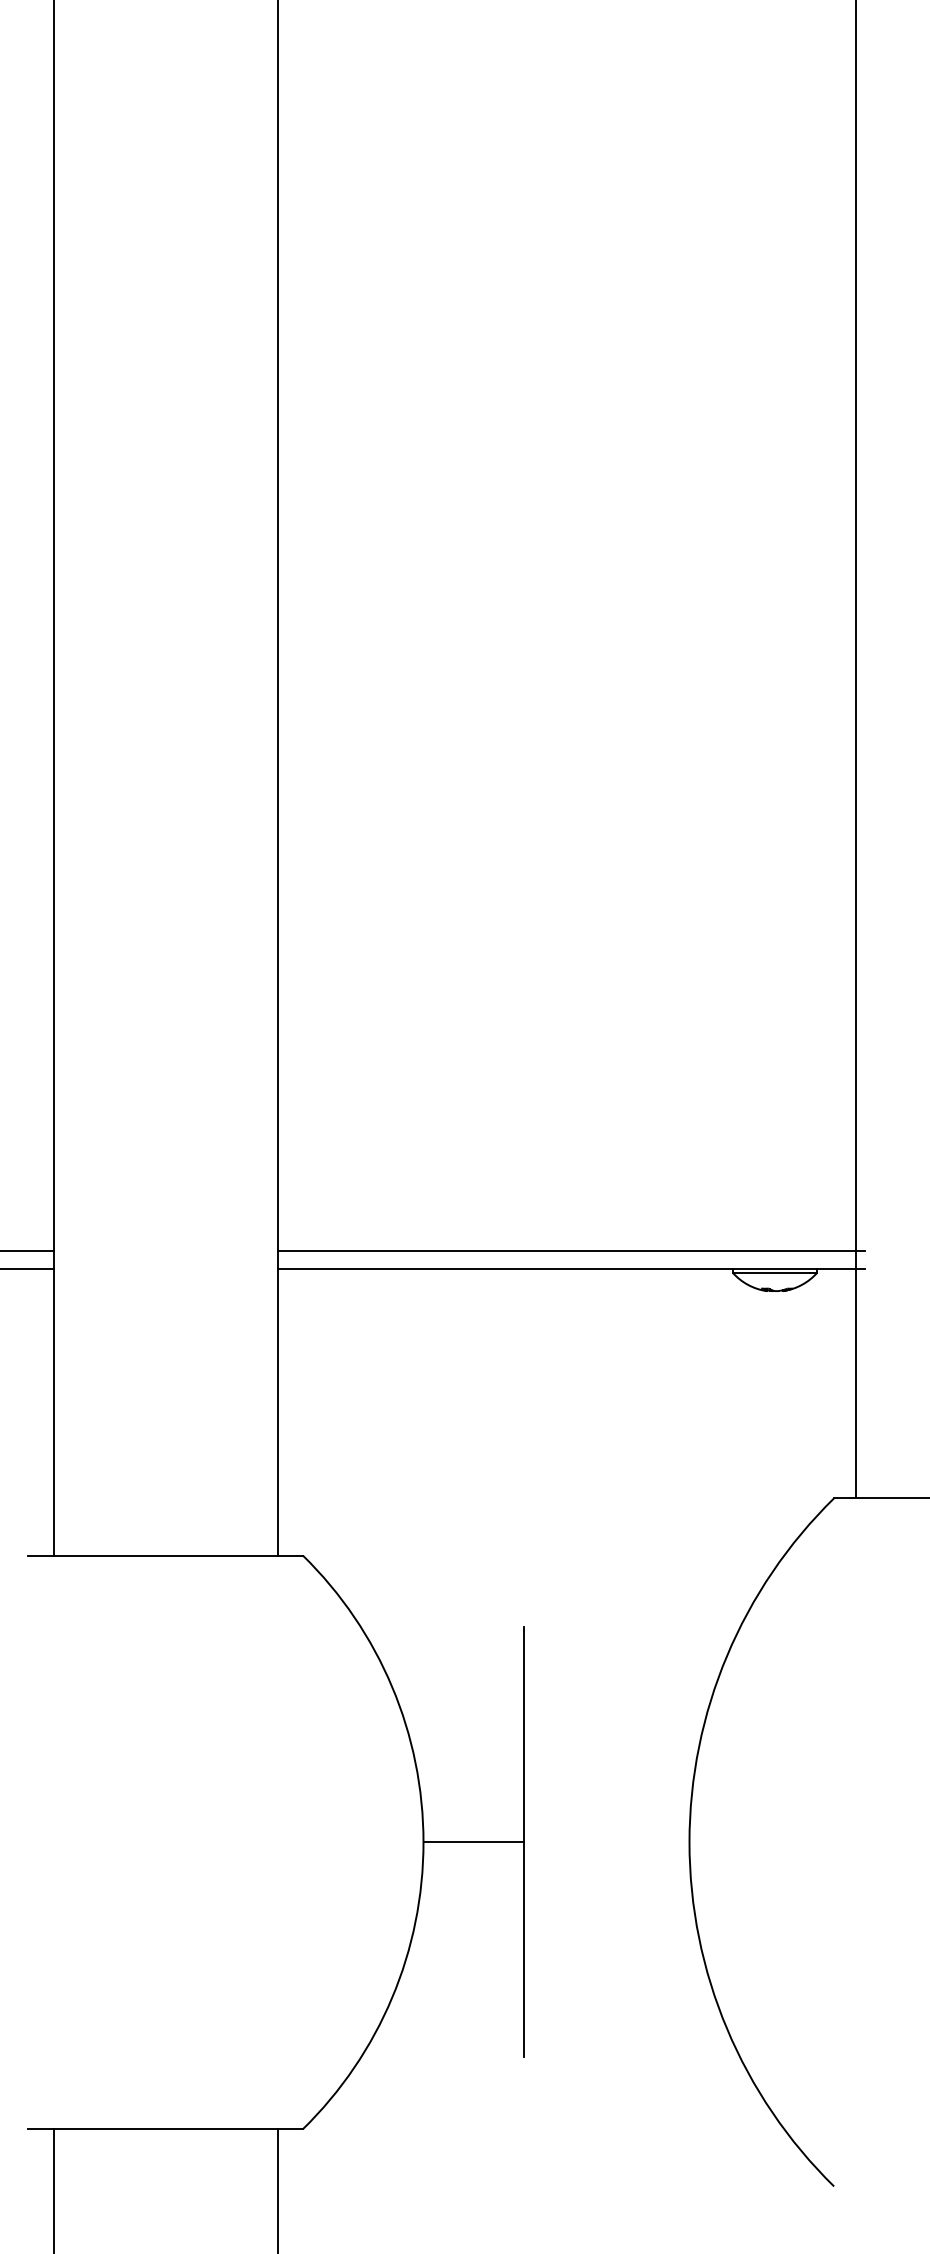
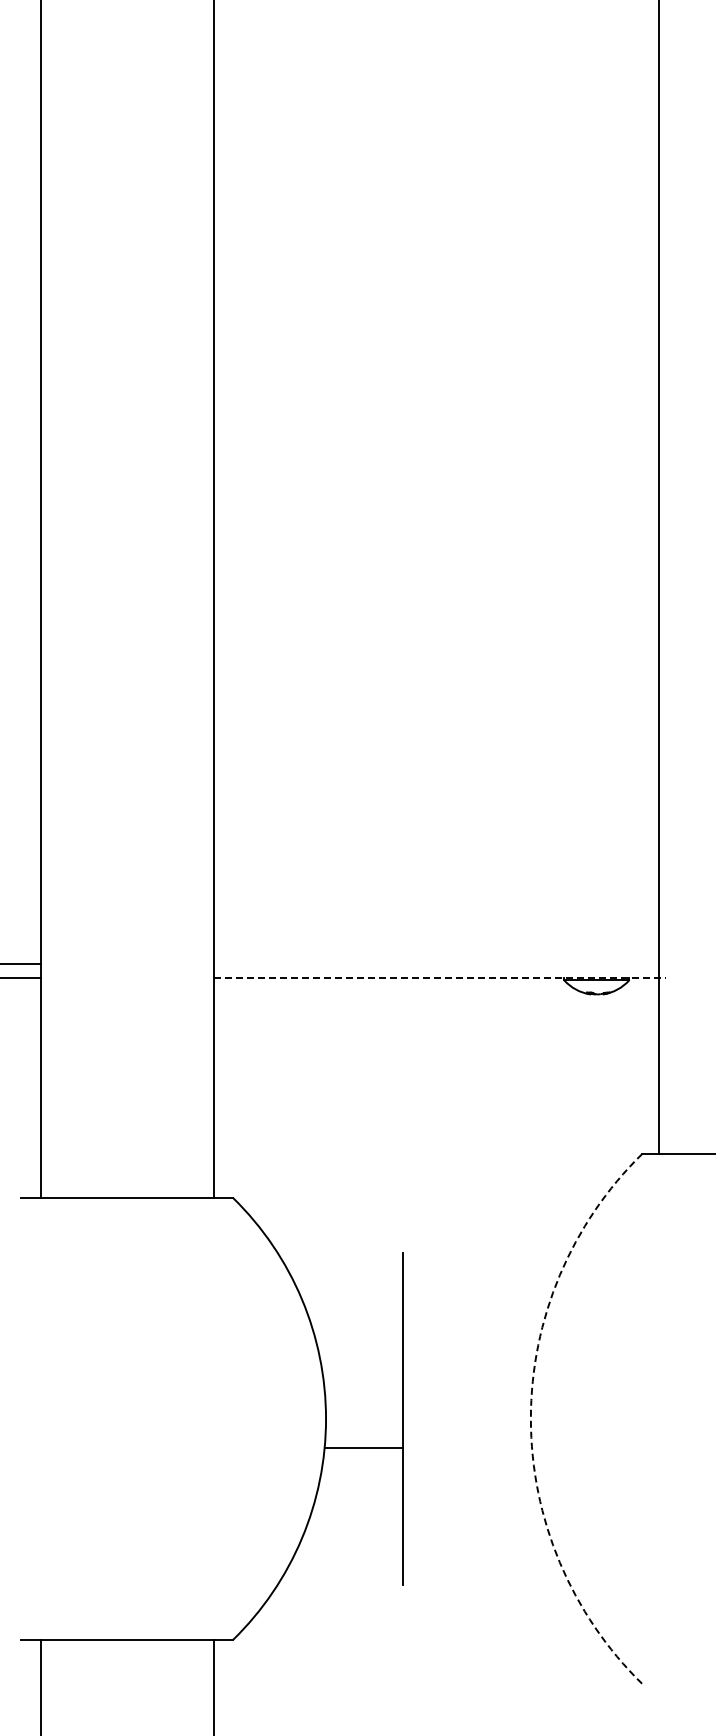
line: (570, 1251) -> (439, 963), removed
line: (572, 1269) -> (440, 977), solid -> dashed
line: (473, 1841) -> (364, 1447), moved
arc: (688, 1841) -> (530, 1418), solid -> dashed

